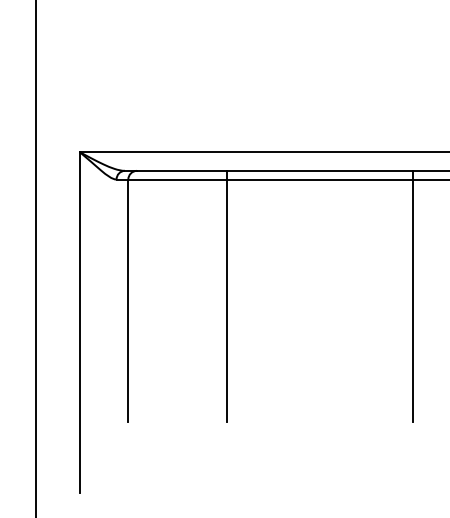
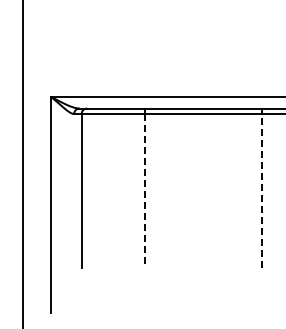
line: (413, 299) -> (262, 190), solid -> dashed
line: (227, 301) -> (144, 191), solid -> dashed

